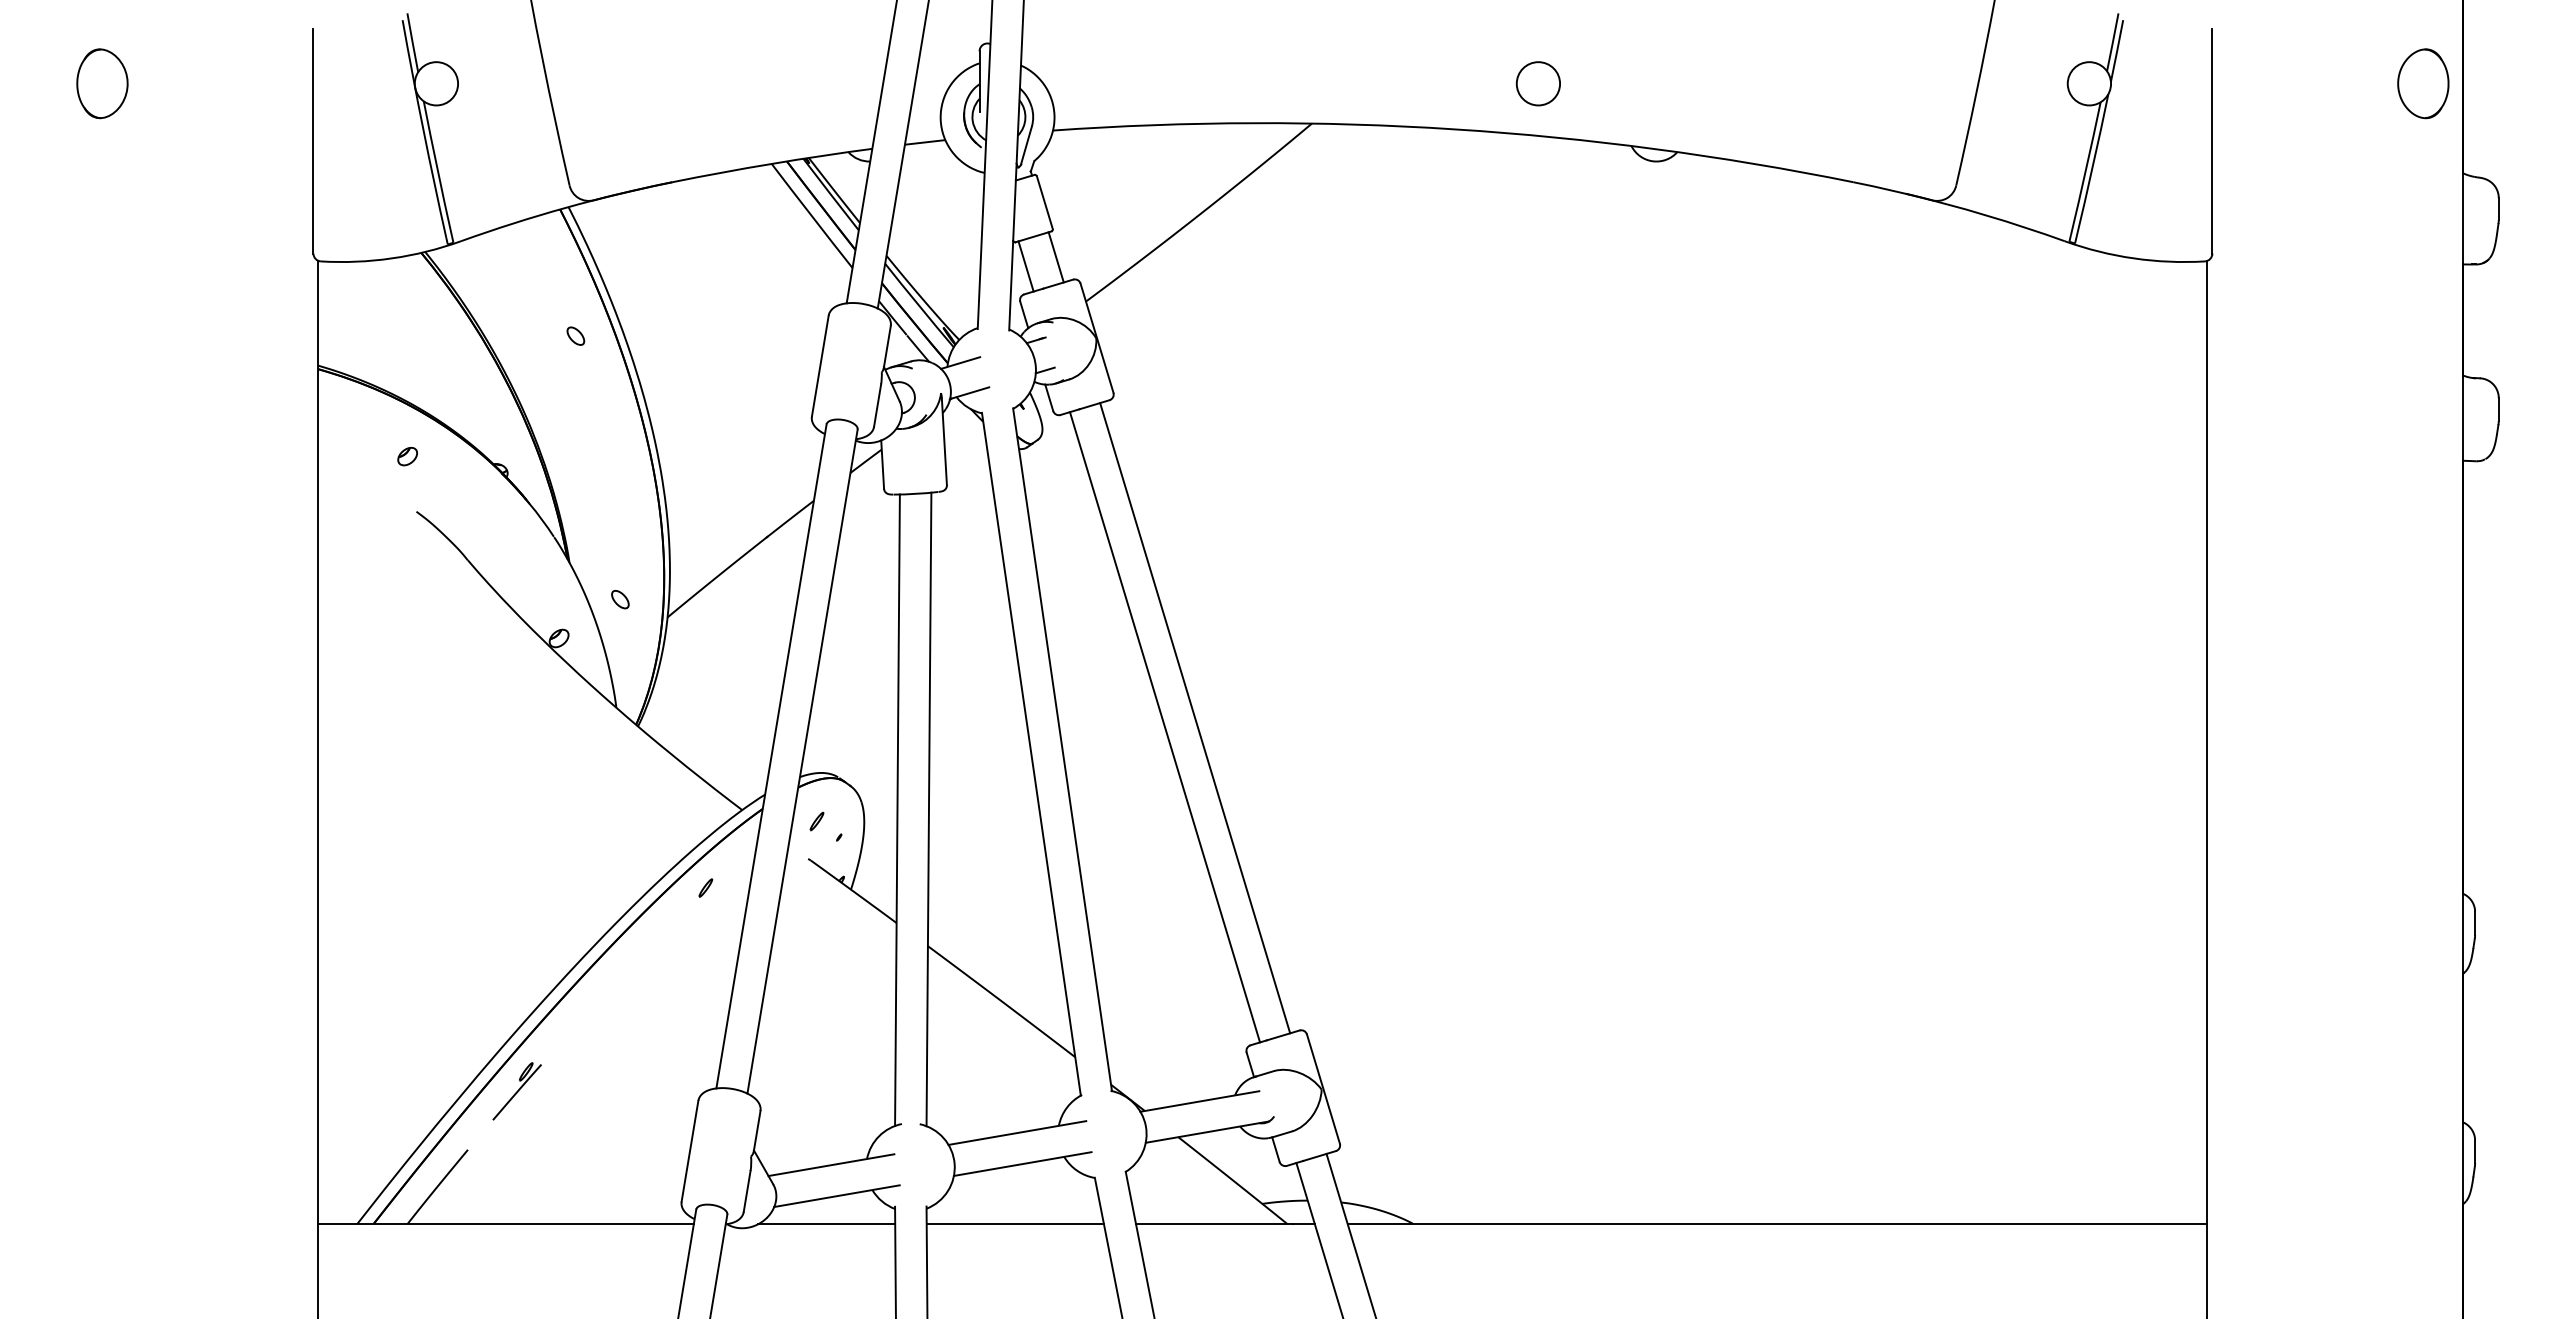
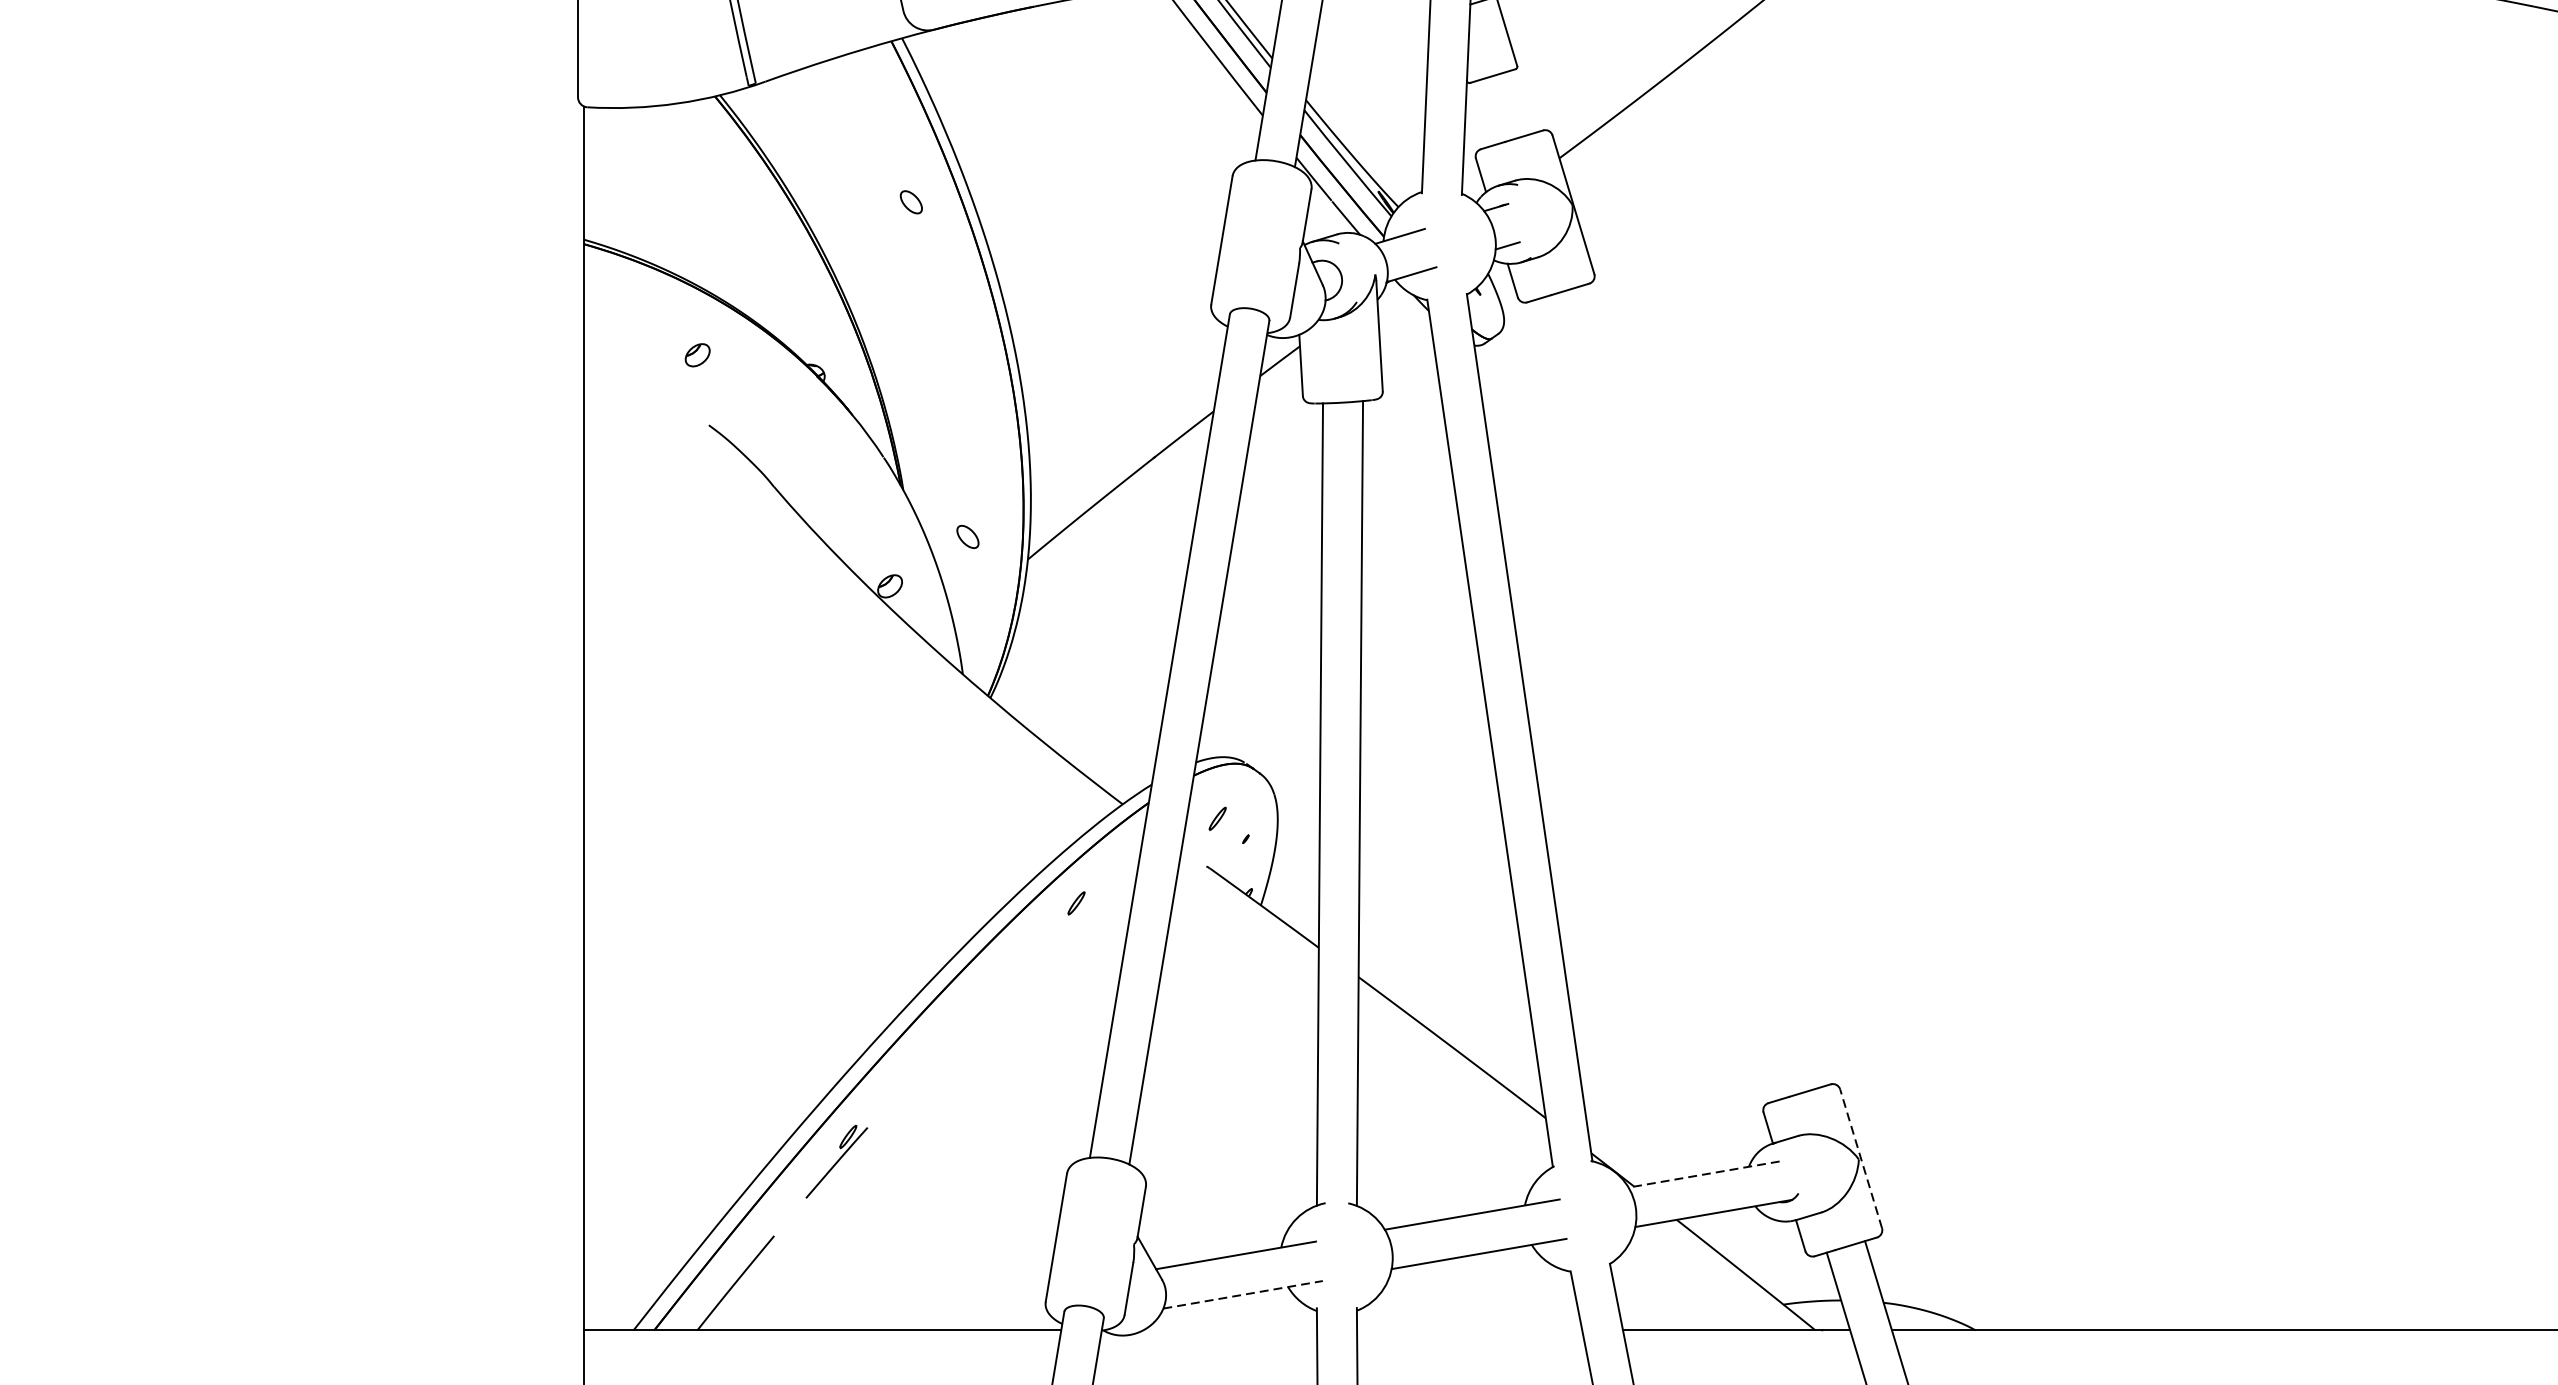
line: (1055, 257) -> (1520, 102), removed
line: (1025, 266) -> (1482, 113), removed
line: (1195, 718) -> (1698, 687), removed
line: (1164, 727) -> (1659, 699), removed
line: (1323, 1088) -> (1861, 1158), solid -> dashed
line: (1199, 1101) -> (1703, 1174), solid -> dashed
line: (836, 1196) -> (1242, 1295), solid -> dashed
line: (826, 1224) -> (1229, 1330), removed
line: (1014, 1224) -> (1468, 1330), removed

